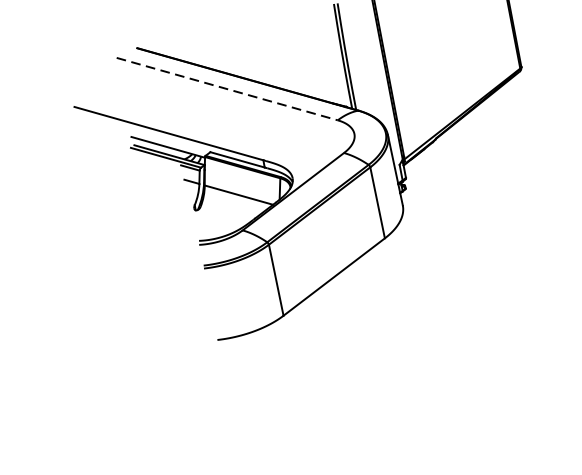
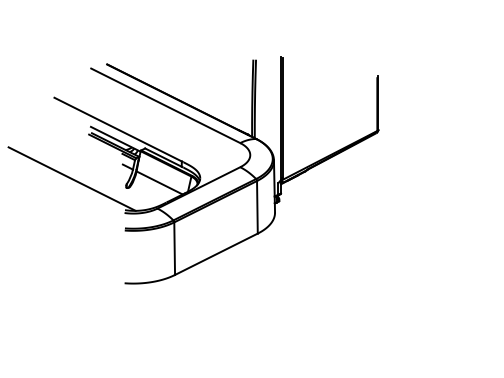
line: (228, 89) -> (166, 106), dashed -> solid
line: (118, 211) -> (71, 178), added

